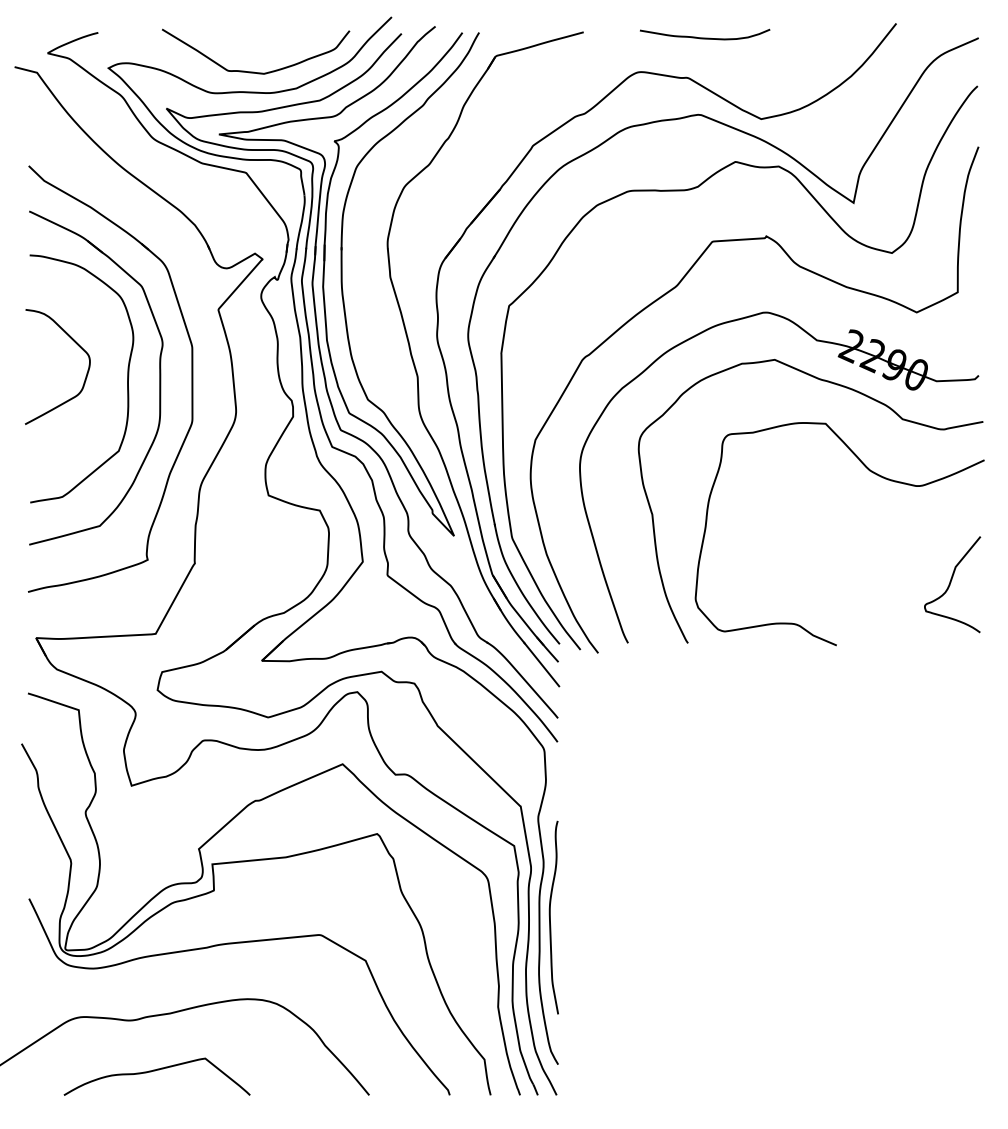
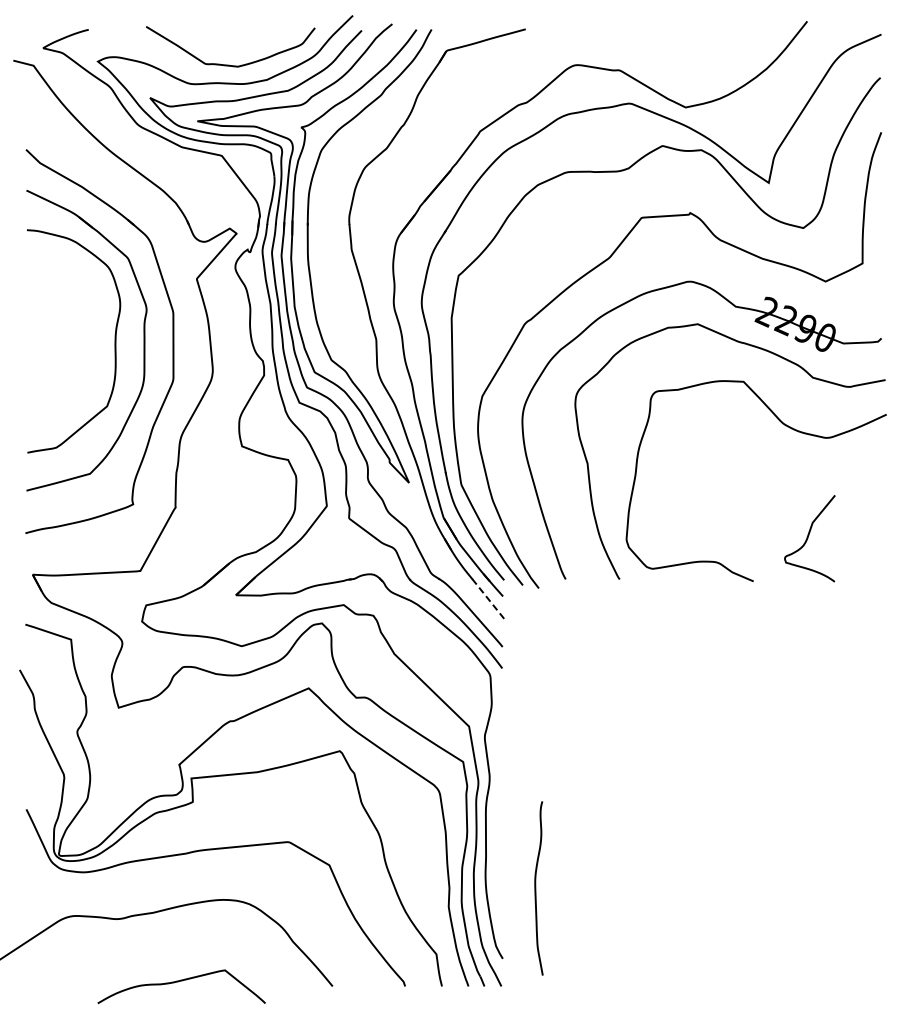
curve: (702, 36) -> (632, 33), removed
curve: (85, 374) -> (77, 337), removed
curve: (951, 584) -> (808, 538), moved
line: (541, 663) -> (487, 597), solid -> dashed
curve: (551, 917) -> (536, 888), moved
curve: (156, 1070) -> (181, 981), moved

